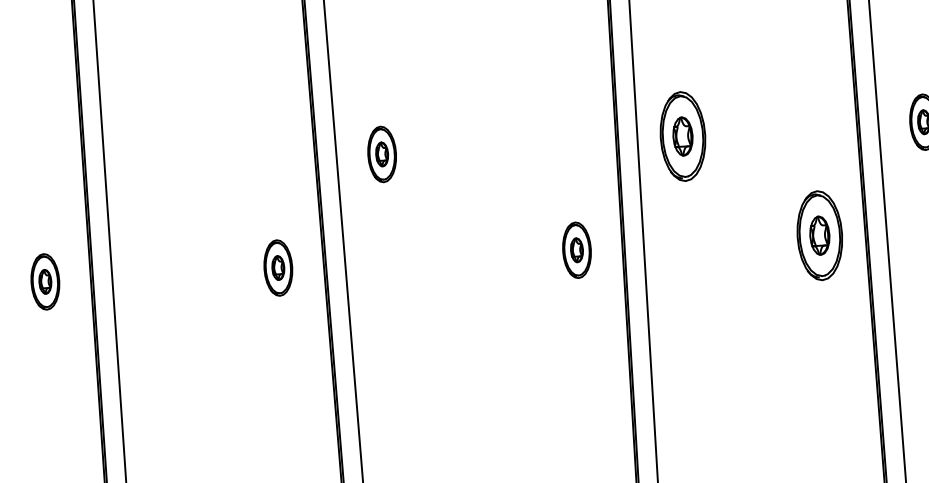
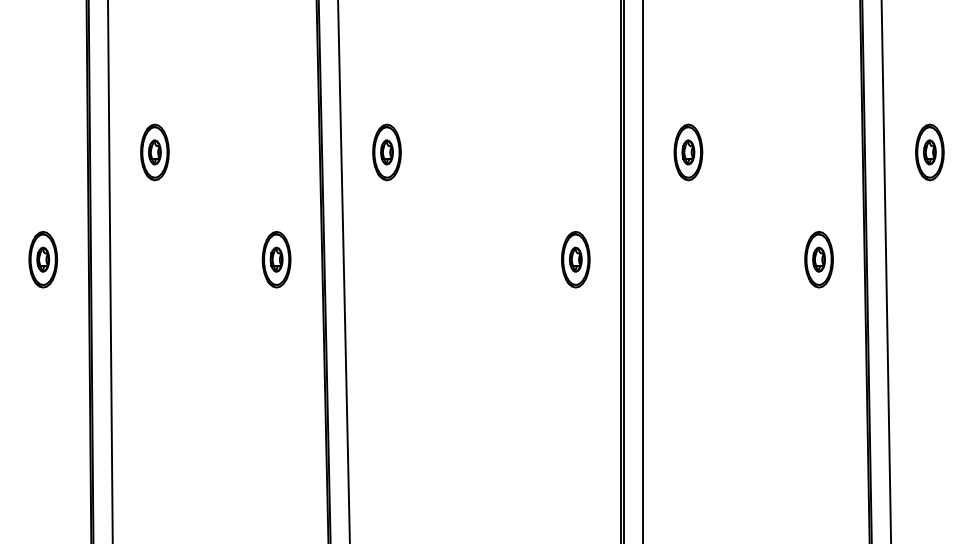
part: (683, 136) -> (688, 152), size x0.62
part: (150, 168) -> (154, 152), added
part: (819, 235) -> (818, 259), size x0.62

